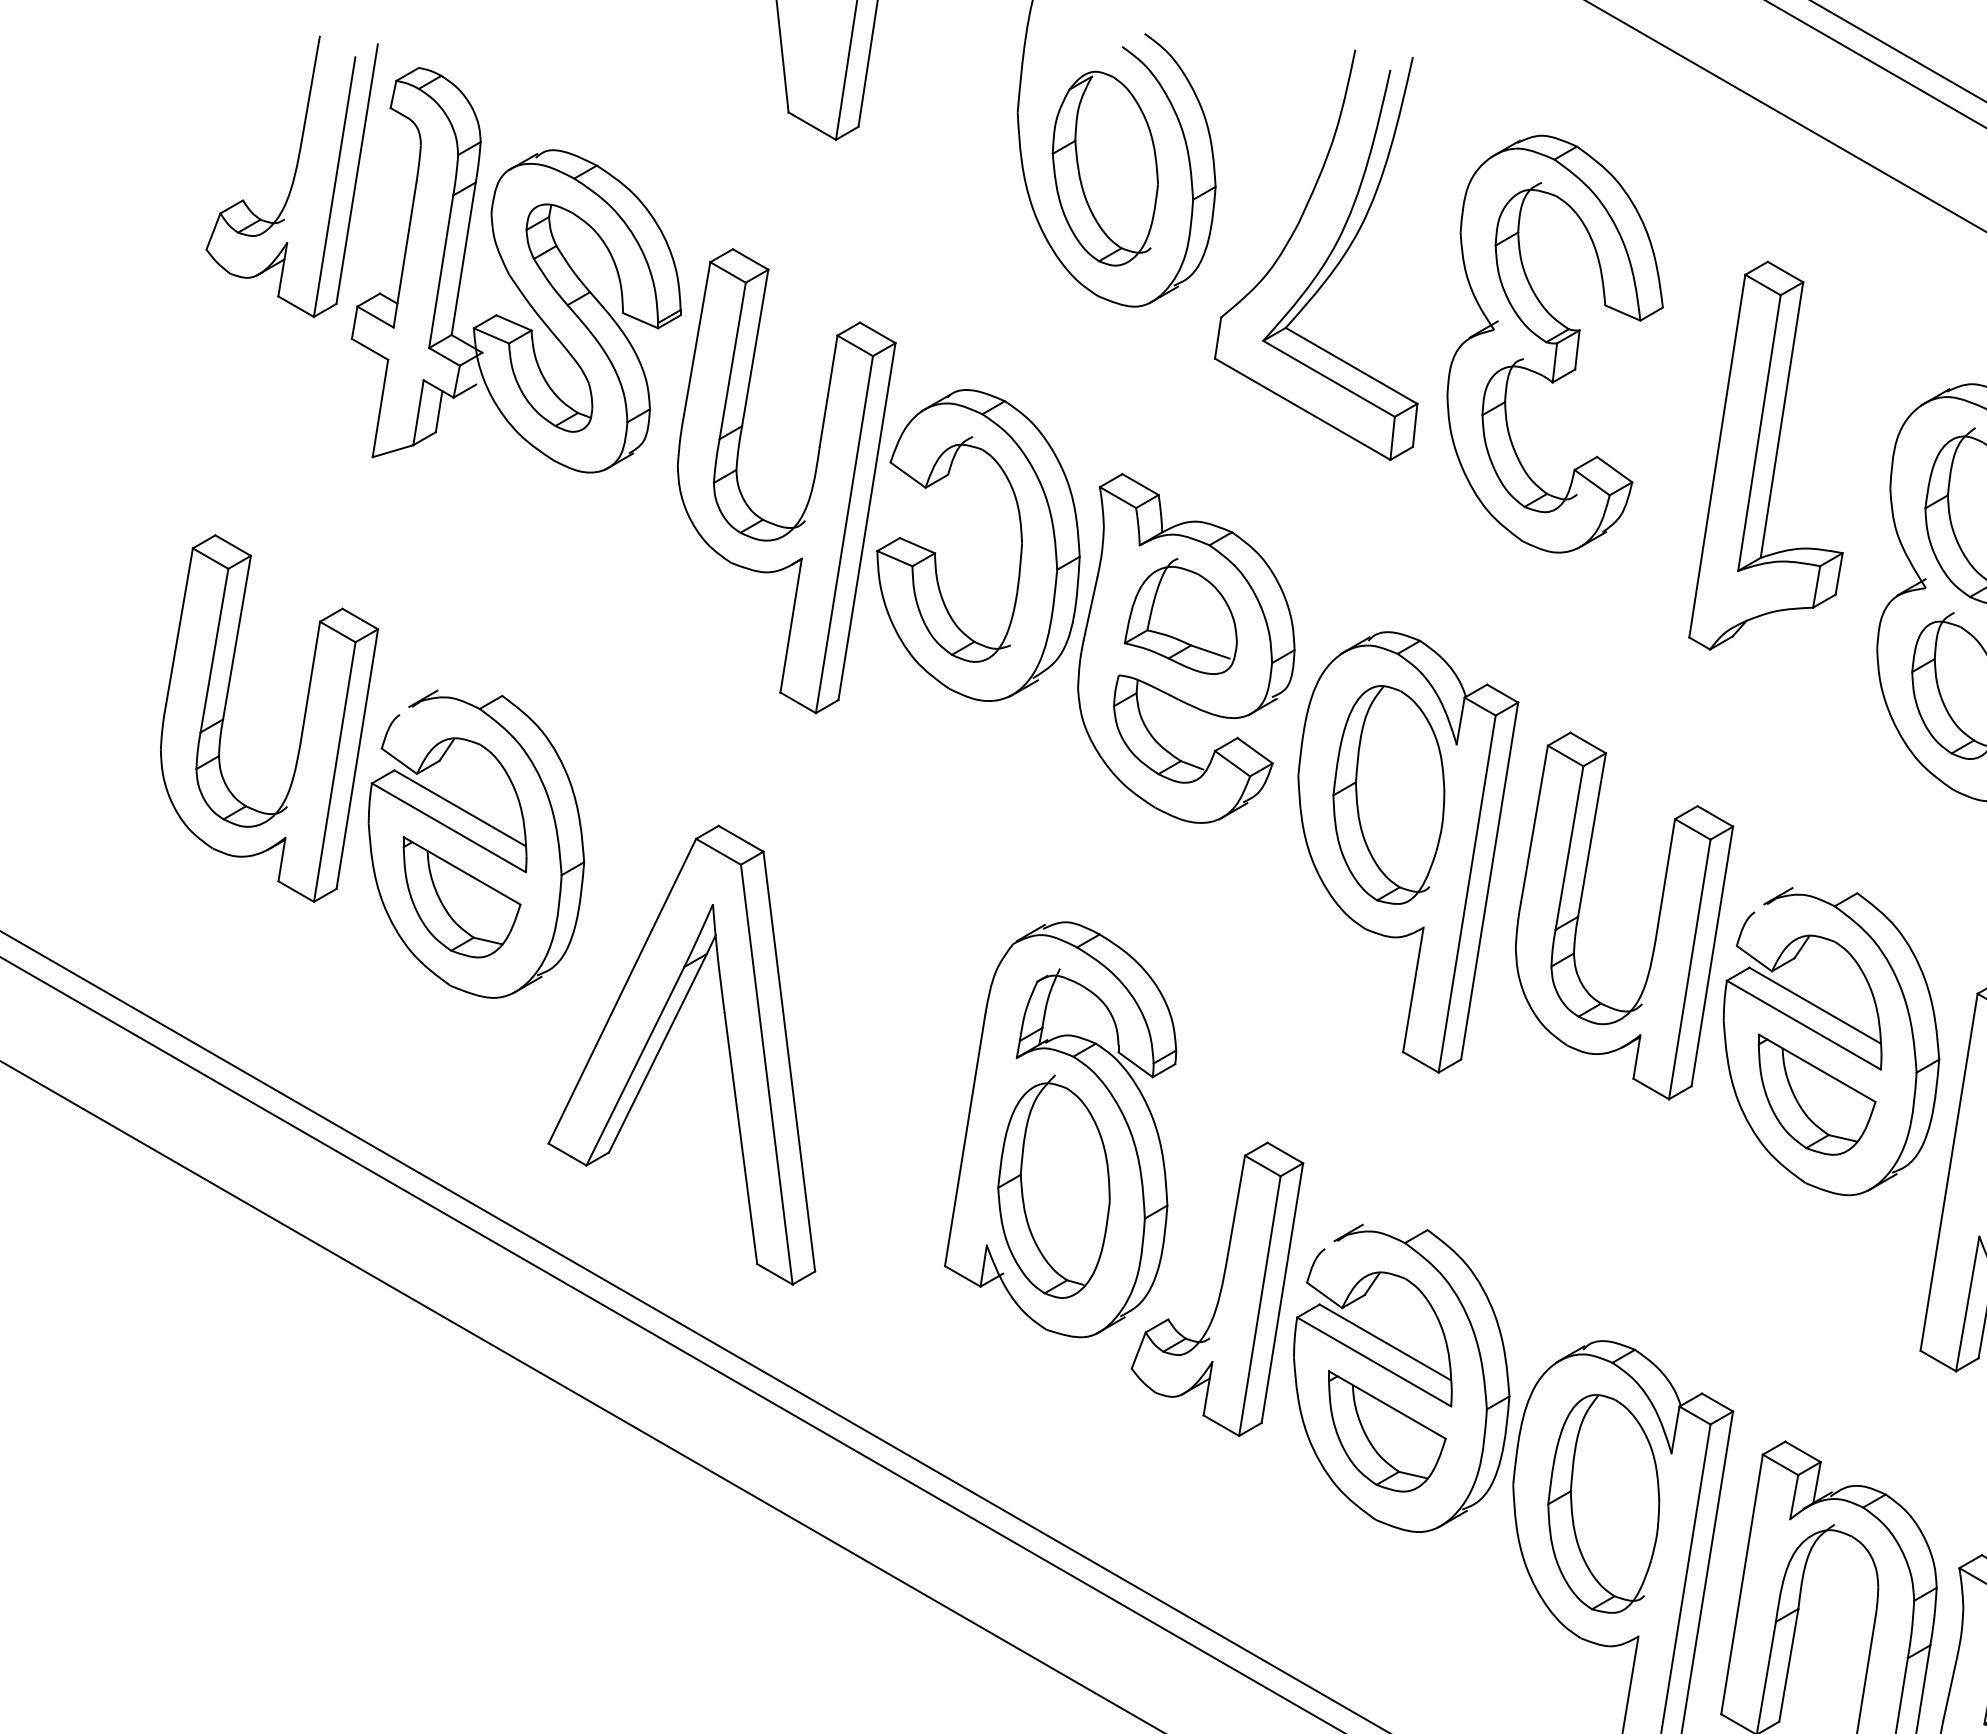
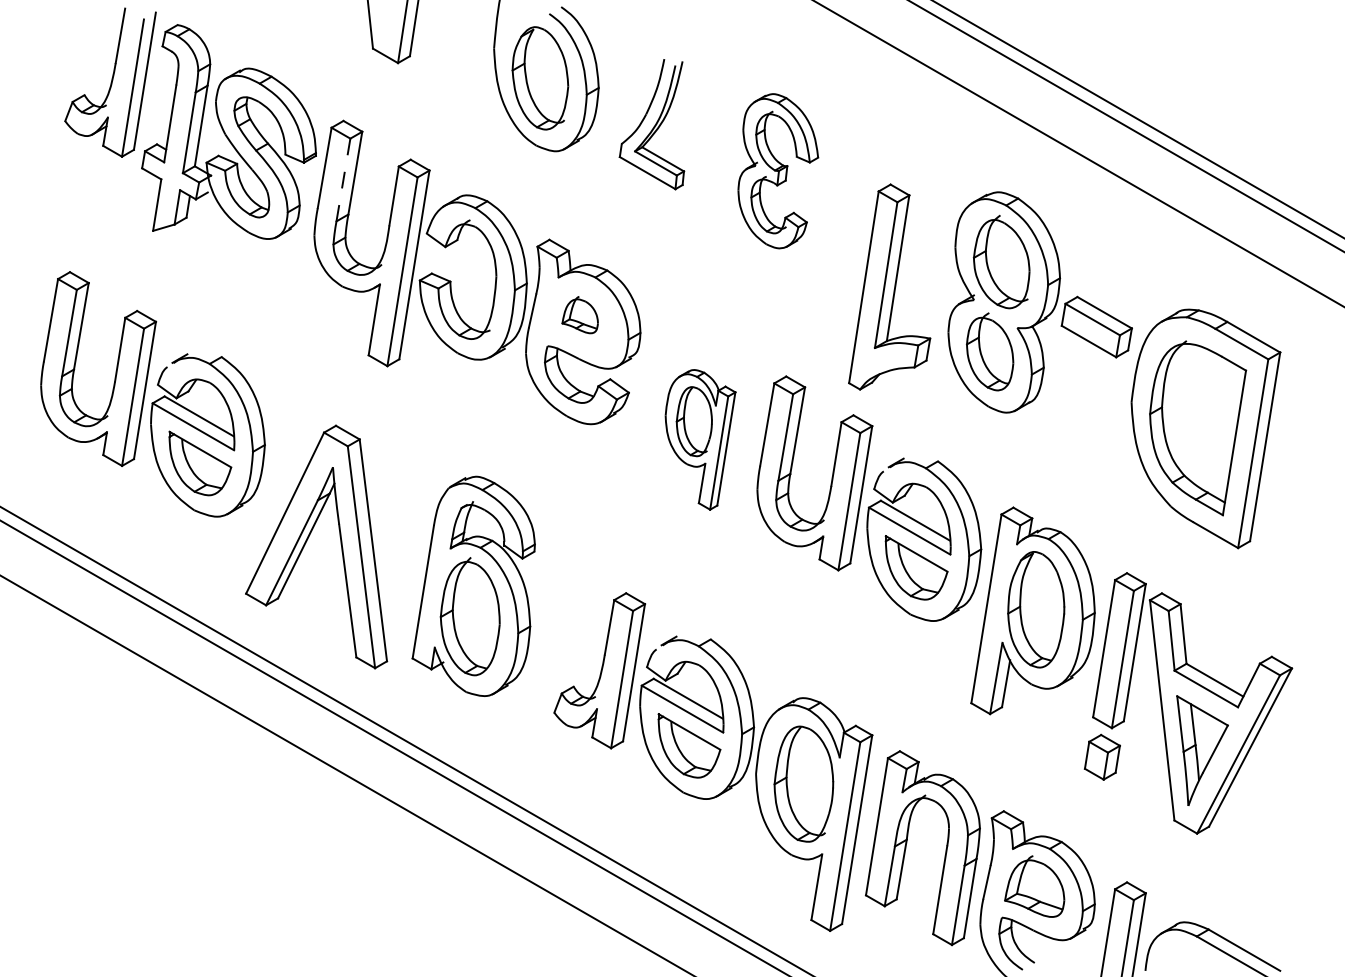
part: (1315, 255) -> (651, 124), size x0.6
part: (1555, 344) -> (778, 171), size x0.7
line: (732, 361) -> (343, 180), solid -> dashed
part: (1765, 454) -> (889, 286), moved
part: (1179, 615) -> (579, 314), size x0.6
part: (1408, 851) -> (700, 439), size x0.6
part: (1060, 1128) -> (473, 585), moved

